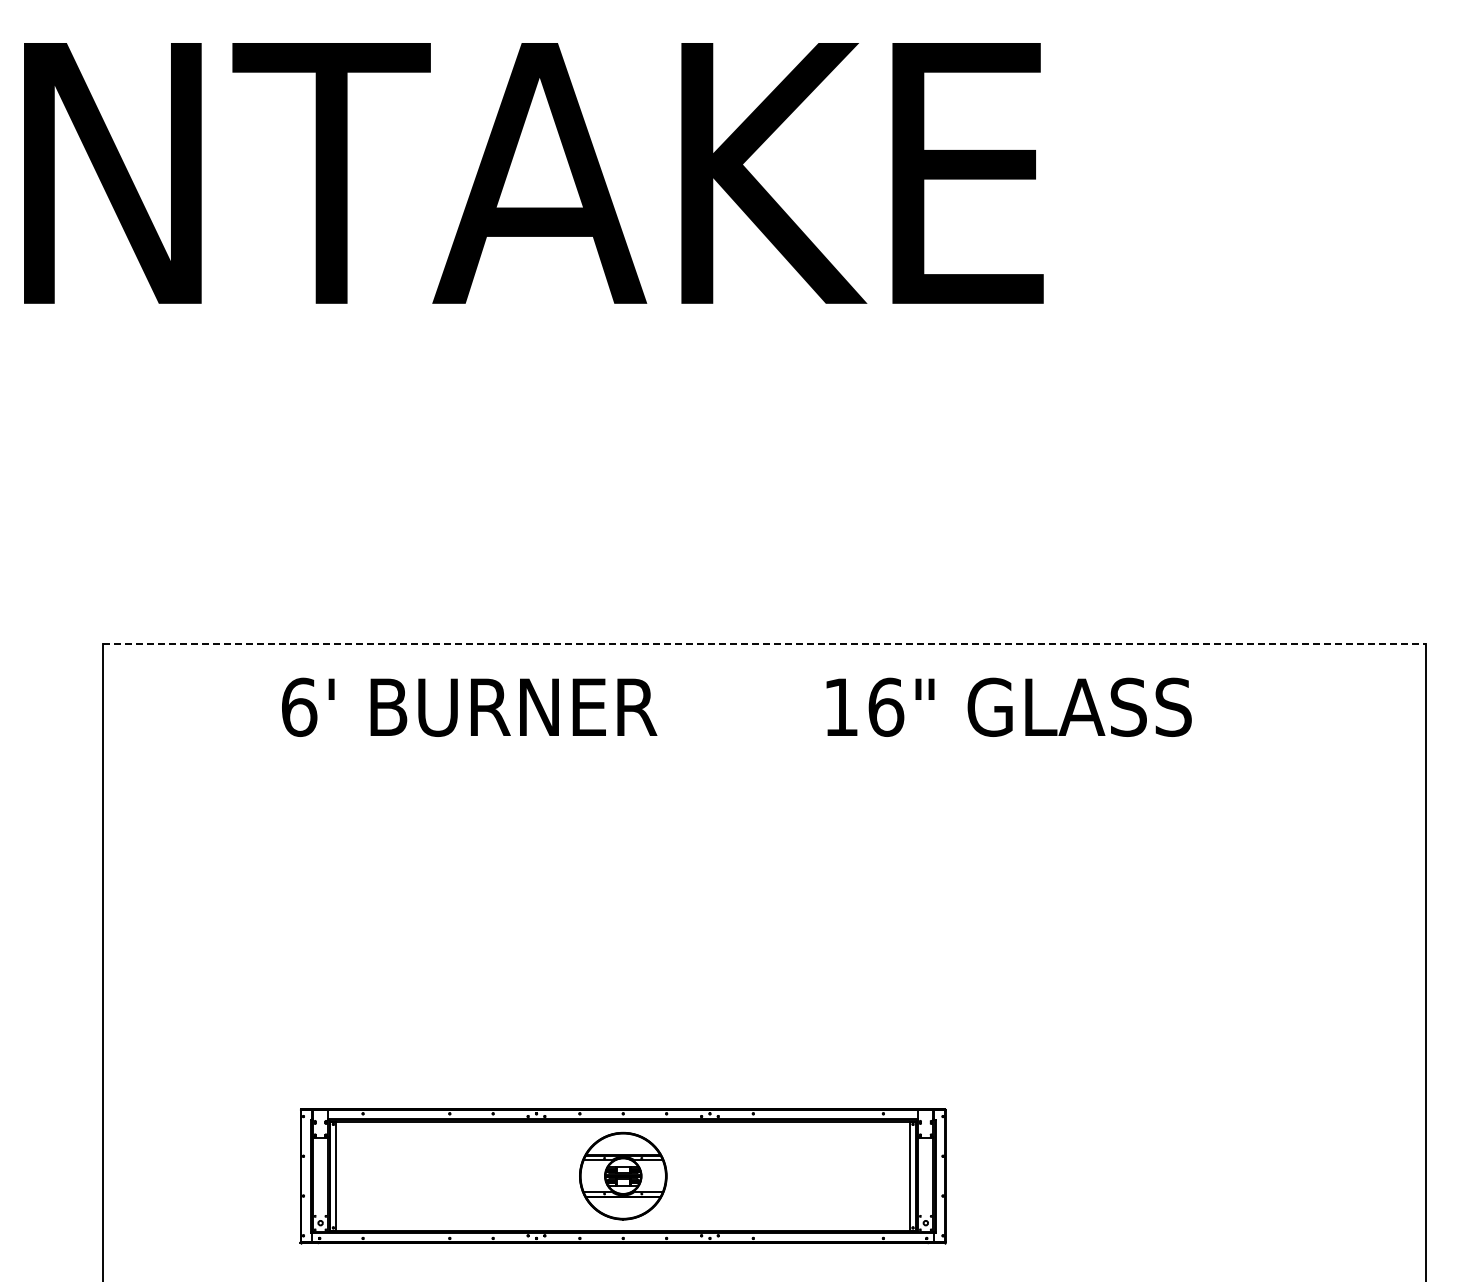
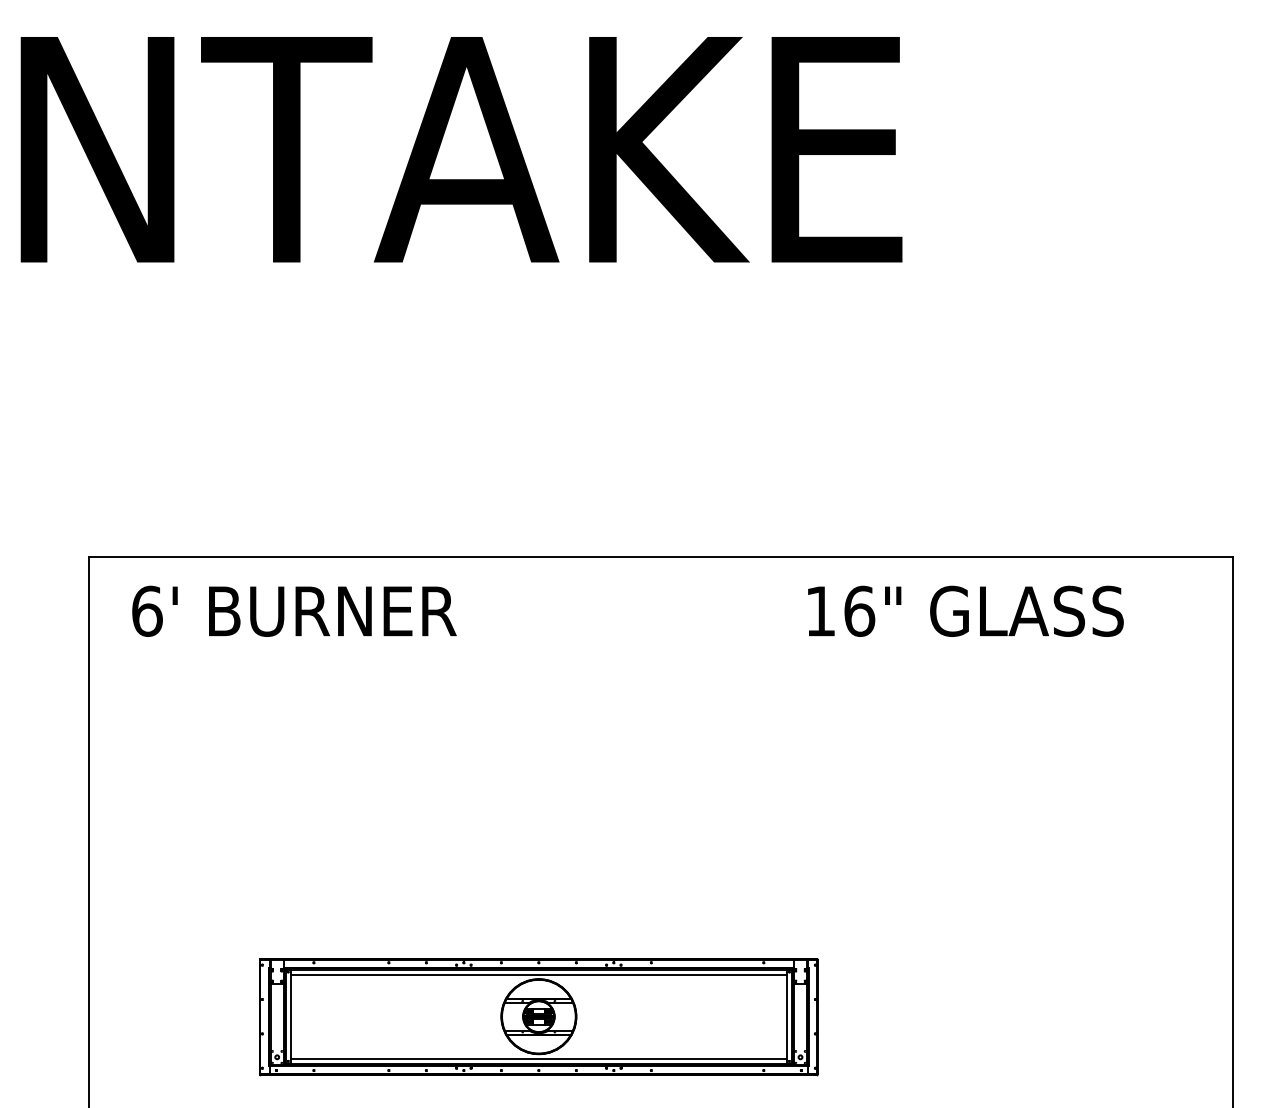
line: (765, 644) -> (661, 557), dashed -> solid
text: (469, 706) -> (294, 610), moved
text: (1008, 706) -> (965, 610), moved
line: (623, 1127) -> (539, 974), added
line: (623, 1224) -> (539, 1058), added

